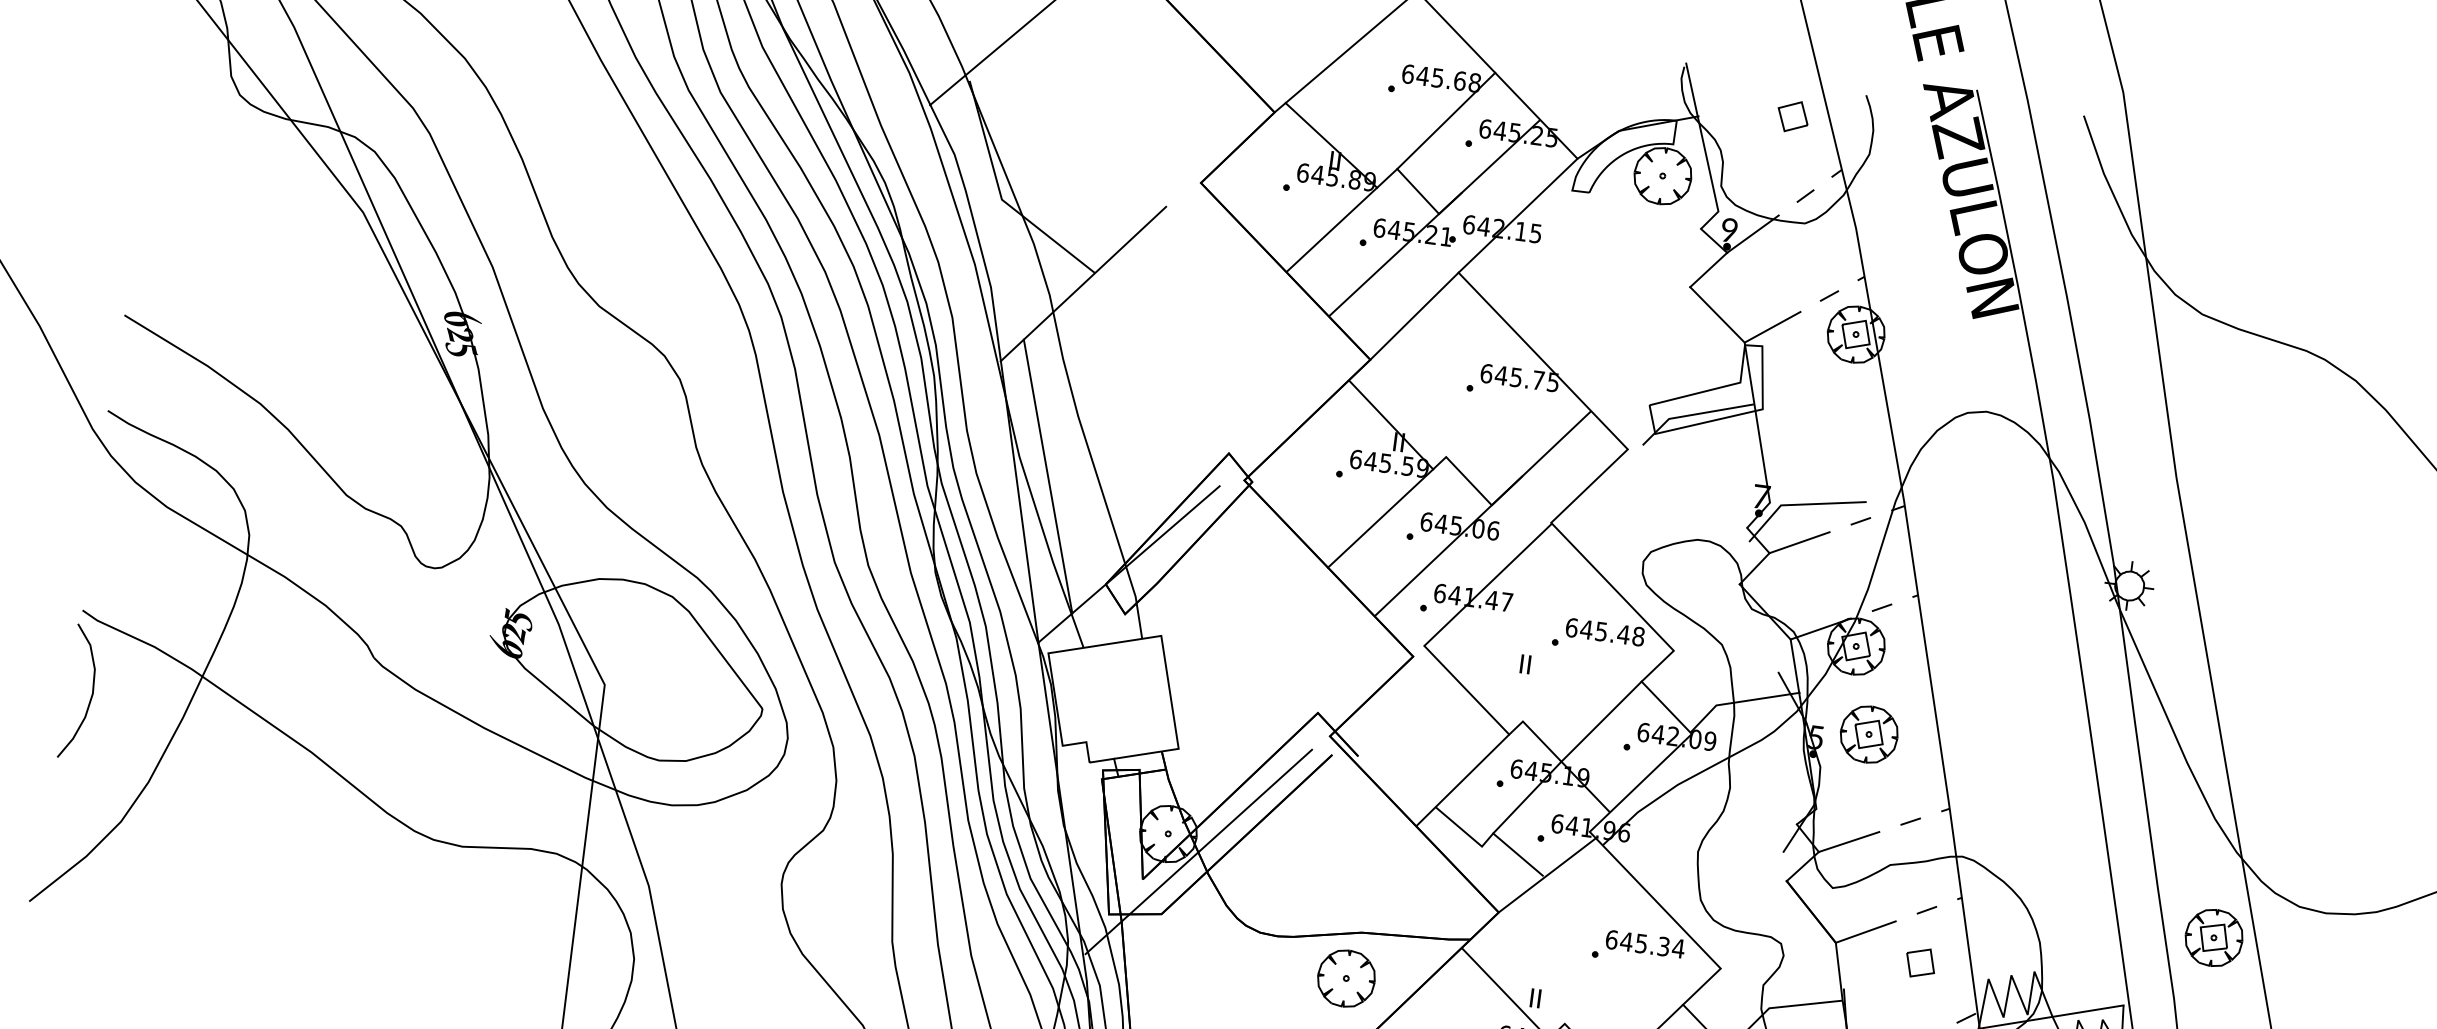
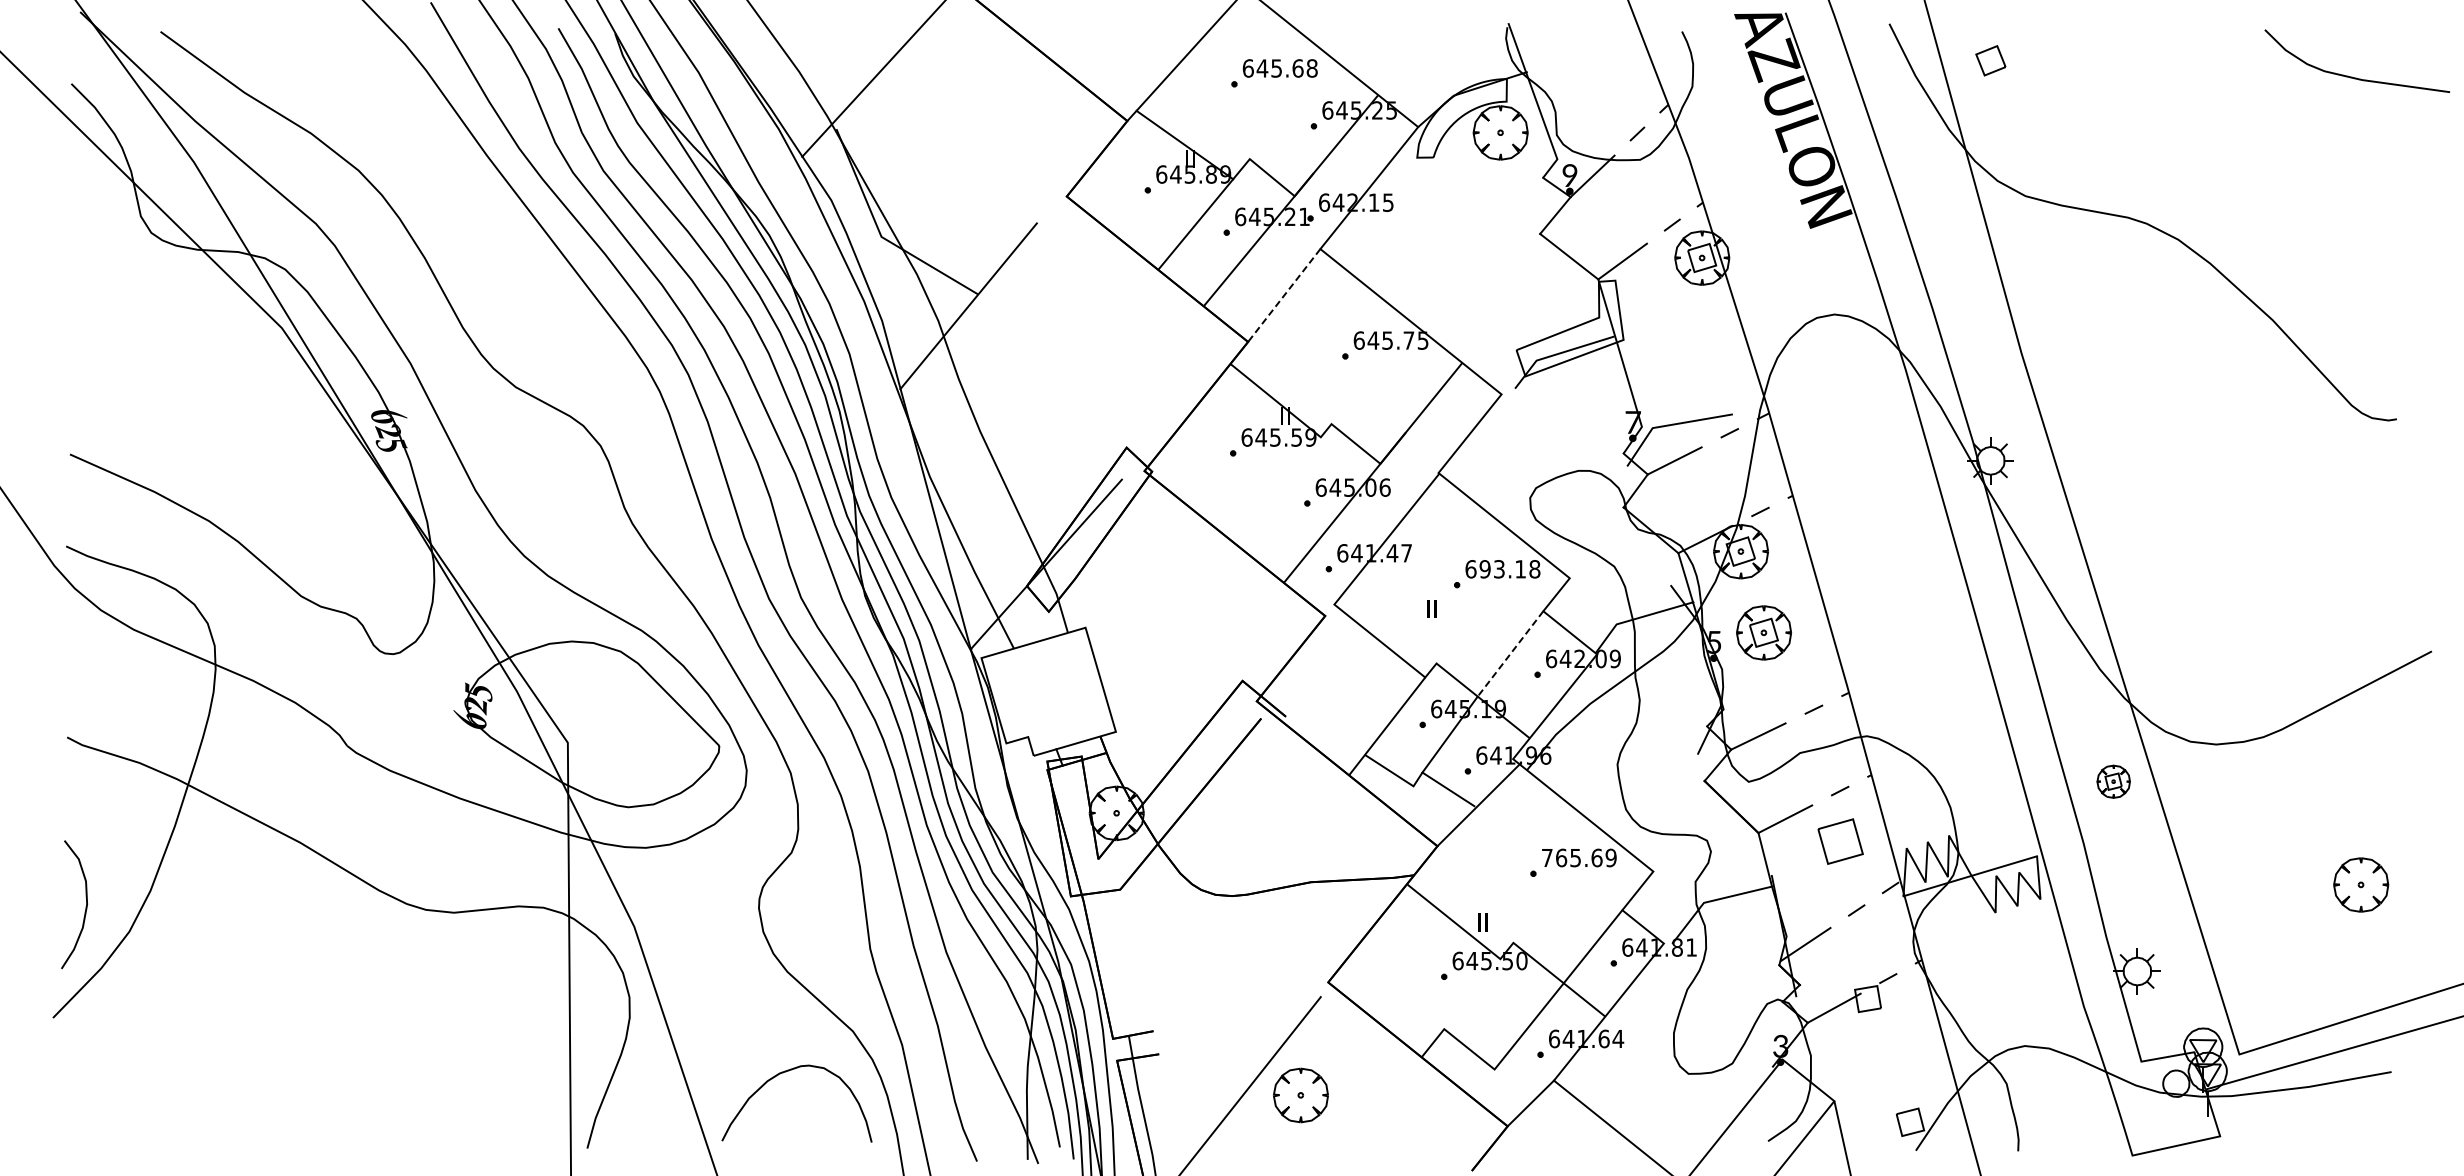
part: (1792, 116) -> (1990, 60), moved
line: (1445, 120) -> (1289, 107), removed
line: (1414, 316) -> (1284, 295), solid -> dashed
line: (1048, 476) -> (959, 491), removed
line: (1380, 517) -> (1277, 489), removed
text: (1604, 632) -> (1502, 569), 645.48 -> 693.18
curve: (90, 695) -> (85, 906), moved
line: (1601, 721) -> (1510, 653), solid -> dashed
line: (1198, 851) -> (1147, 826), removed
part: (2213, 937) -> (2113, 781), size x0.6
text: (1645, 943) -> (1579, 857), 645.34 -> 765.69
part: (1920, 962) -> (1840, 841), size x1.6
part: (1346, 978) -> (1302, 927), removed

